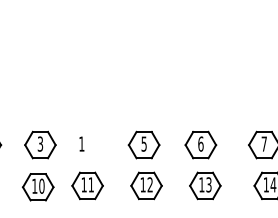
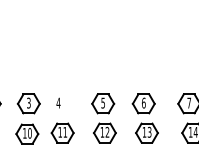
text: (81, 143) -> (58, 102), 1 -> 4

